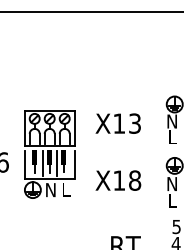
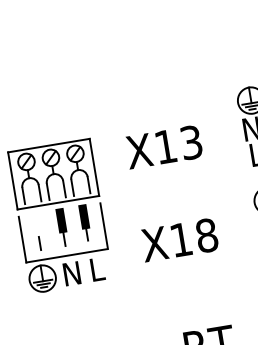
fill: (34, 156) -> (36, 223), removed
line: (42, 163) -> (51, 232), removed
line: (56, 163) -> (74, 228), removed

